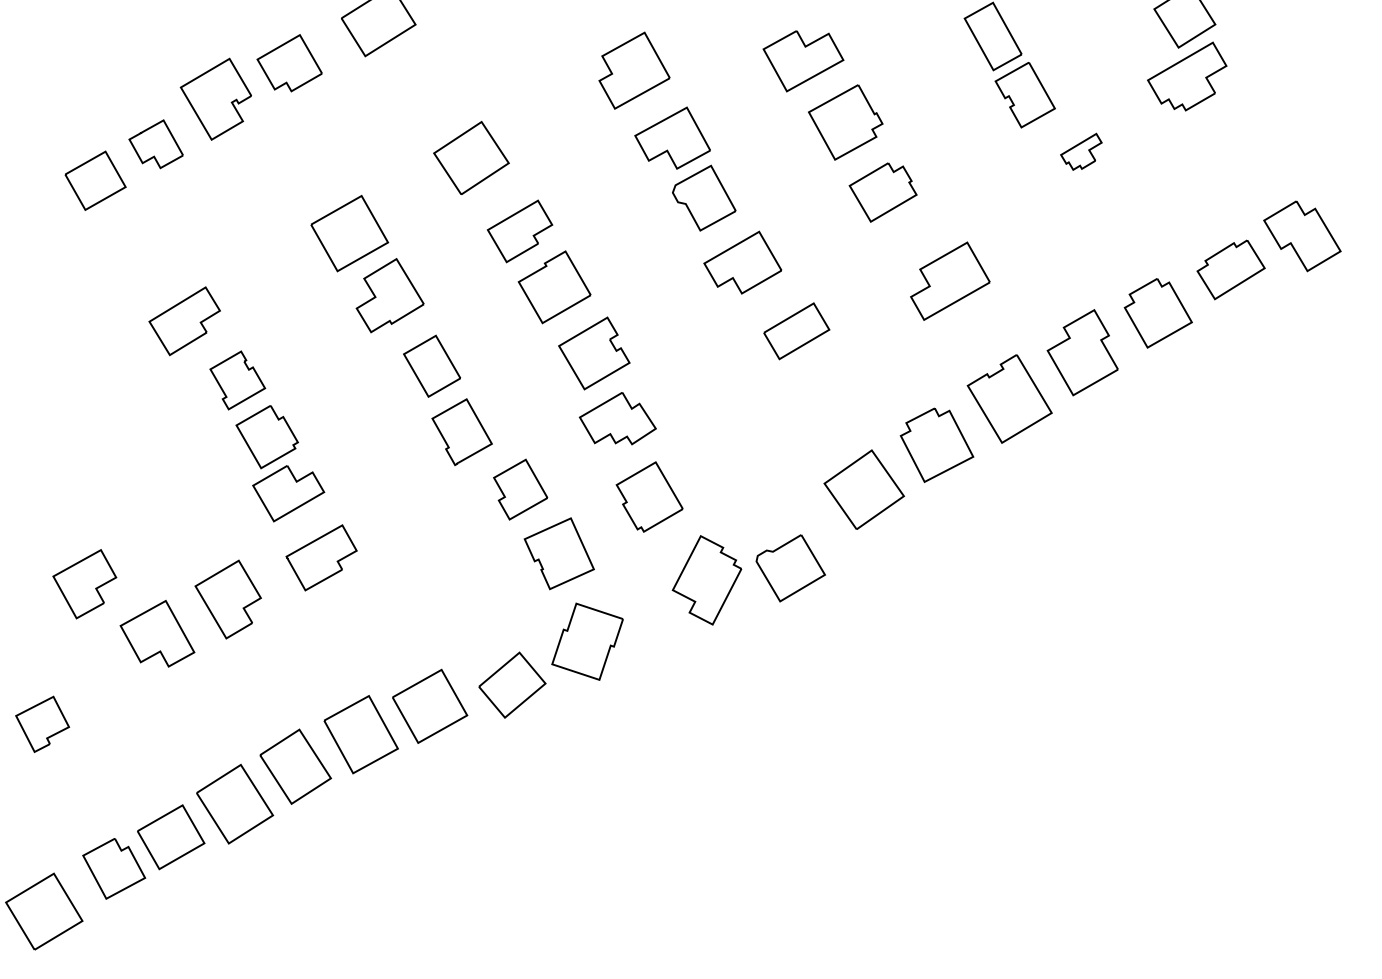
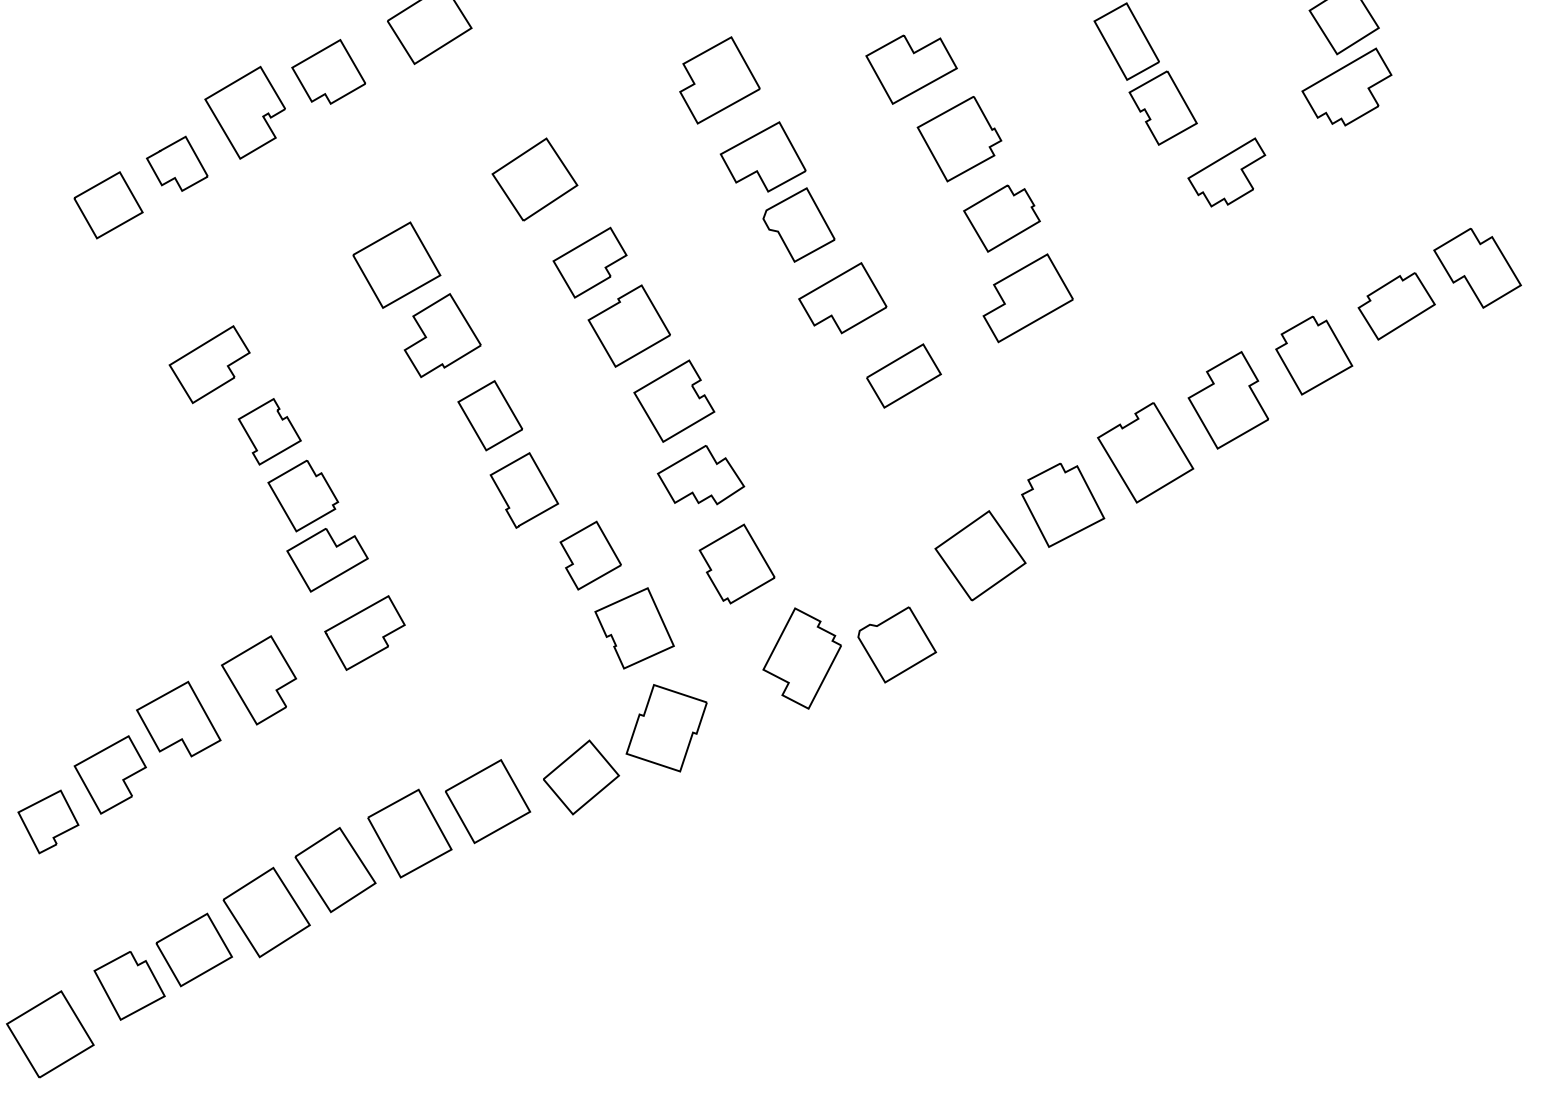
part: (1081, 151) -> (1226, 172), size x1.67
part: (949, 281) -> (1027, 298), moved
part: (84, 583) -> (109, 774), moved

